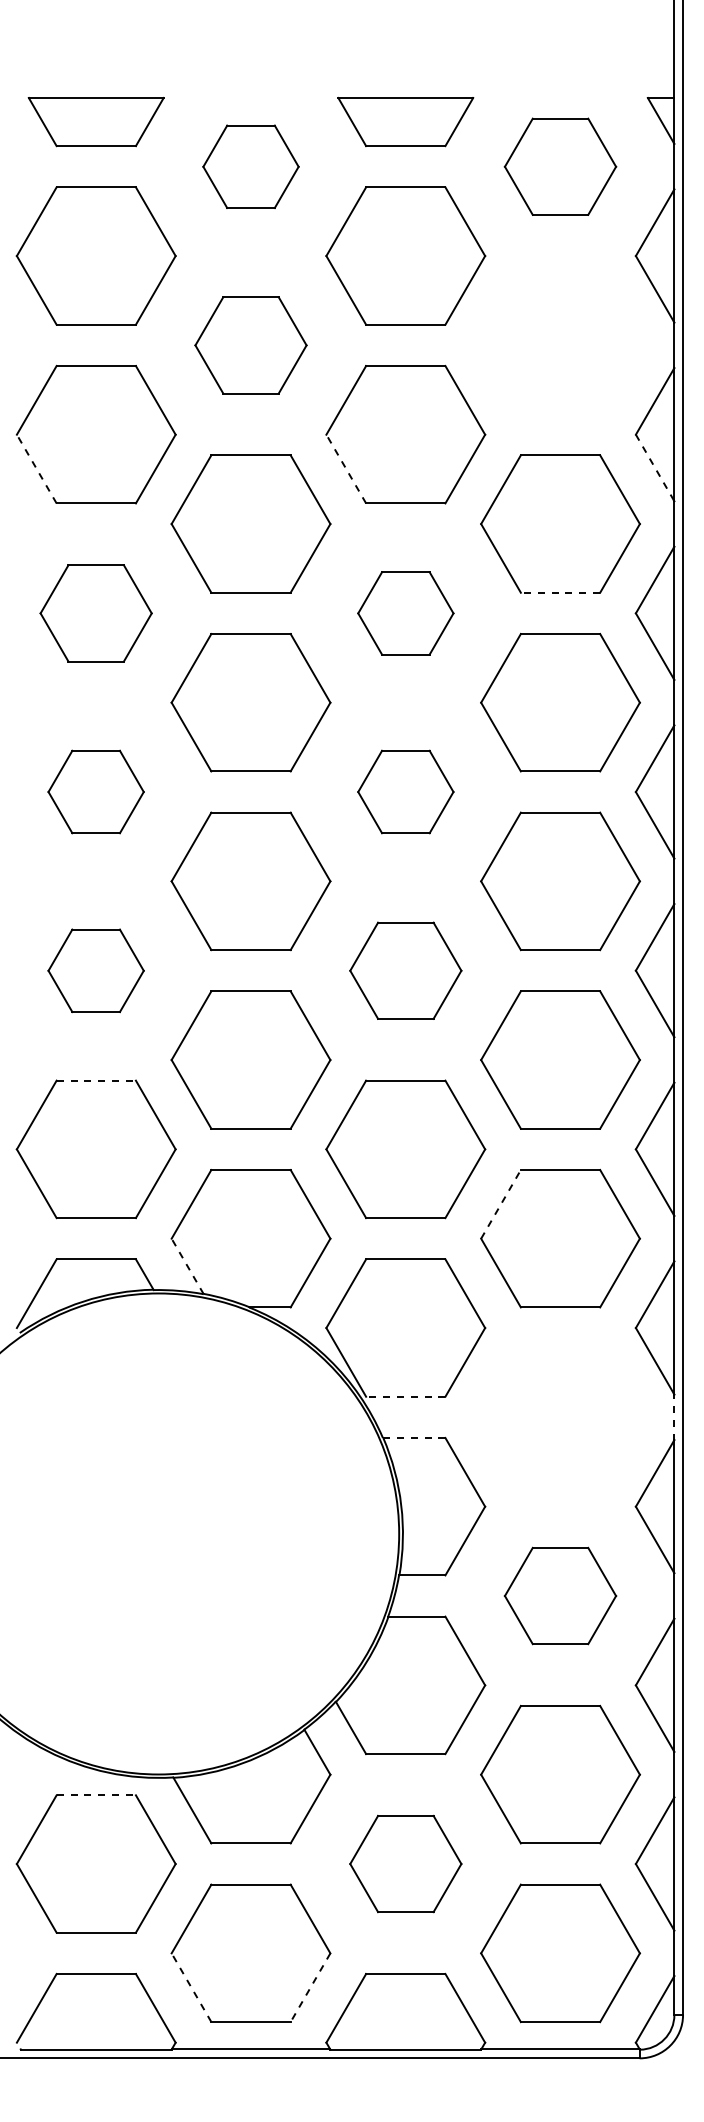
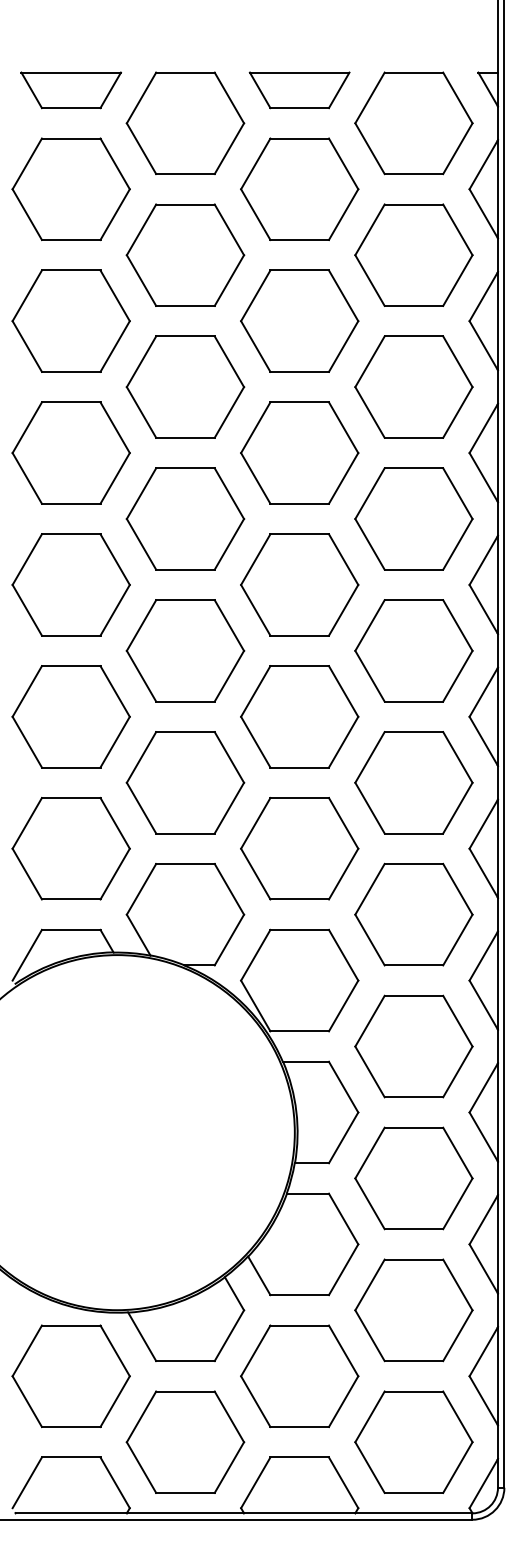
part: (250, 166) -> (185, 123), size x1.67
part: (560, 166) -> (413, 123), size x1.43
part: (250, 345) -> (185, 255), size x1.43
part: (560, 345) -> (413, 255), added
line: (654, 467) -> (483, 345), dashed -> solid
line: (36, 469) -> (27, 346), dashed -> solid
line: (346, 469) -> (255, 346), dashed -> solid
line: (560, 592) -> (413, 437), dashed -> solid
part: (95, 613) -> (70, 453), size x1.43
part: (405, 613) -> (299, 453), size x1.67
part: (95, 791) -> (70, 584), size x1.67
part: (405, 791) -> (299, 584), size x1.67
part: (95, 970) -> (70, 716), size x1.67
part: (405, 970) -> (299, 716), size x1.43
line: (96, 1080) -> (71, 797), dashed -> solid
line: (501, 1204) -> (370, 889), dashed -> solid
line: (187, 1266) -> (138, 935), dashed -> solid
line: (405, 1396) -> (299, 1031), dashed -> solid
line: (674, 1416) -> (498, 1045), dashed -> solid
part: (560, 1417) -> (413, 1046), added
line: (414, 1437) -> (306, 1061), dashed -> solid
part: (560, 1595) -> (413, 1178), size x1.43
line: (96, 1795) -> (71, 1325), dashed -> solid
part: (405, 1863) -> (299, 1375), size x1.43
line: (191, 1987) -> (141, 1467), dashed -> solid
line: (310, 1987) -> (229, 1467), dashed -> solid

